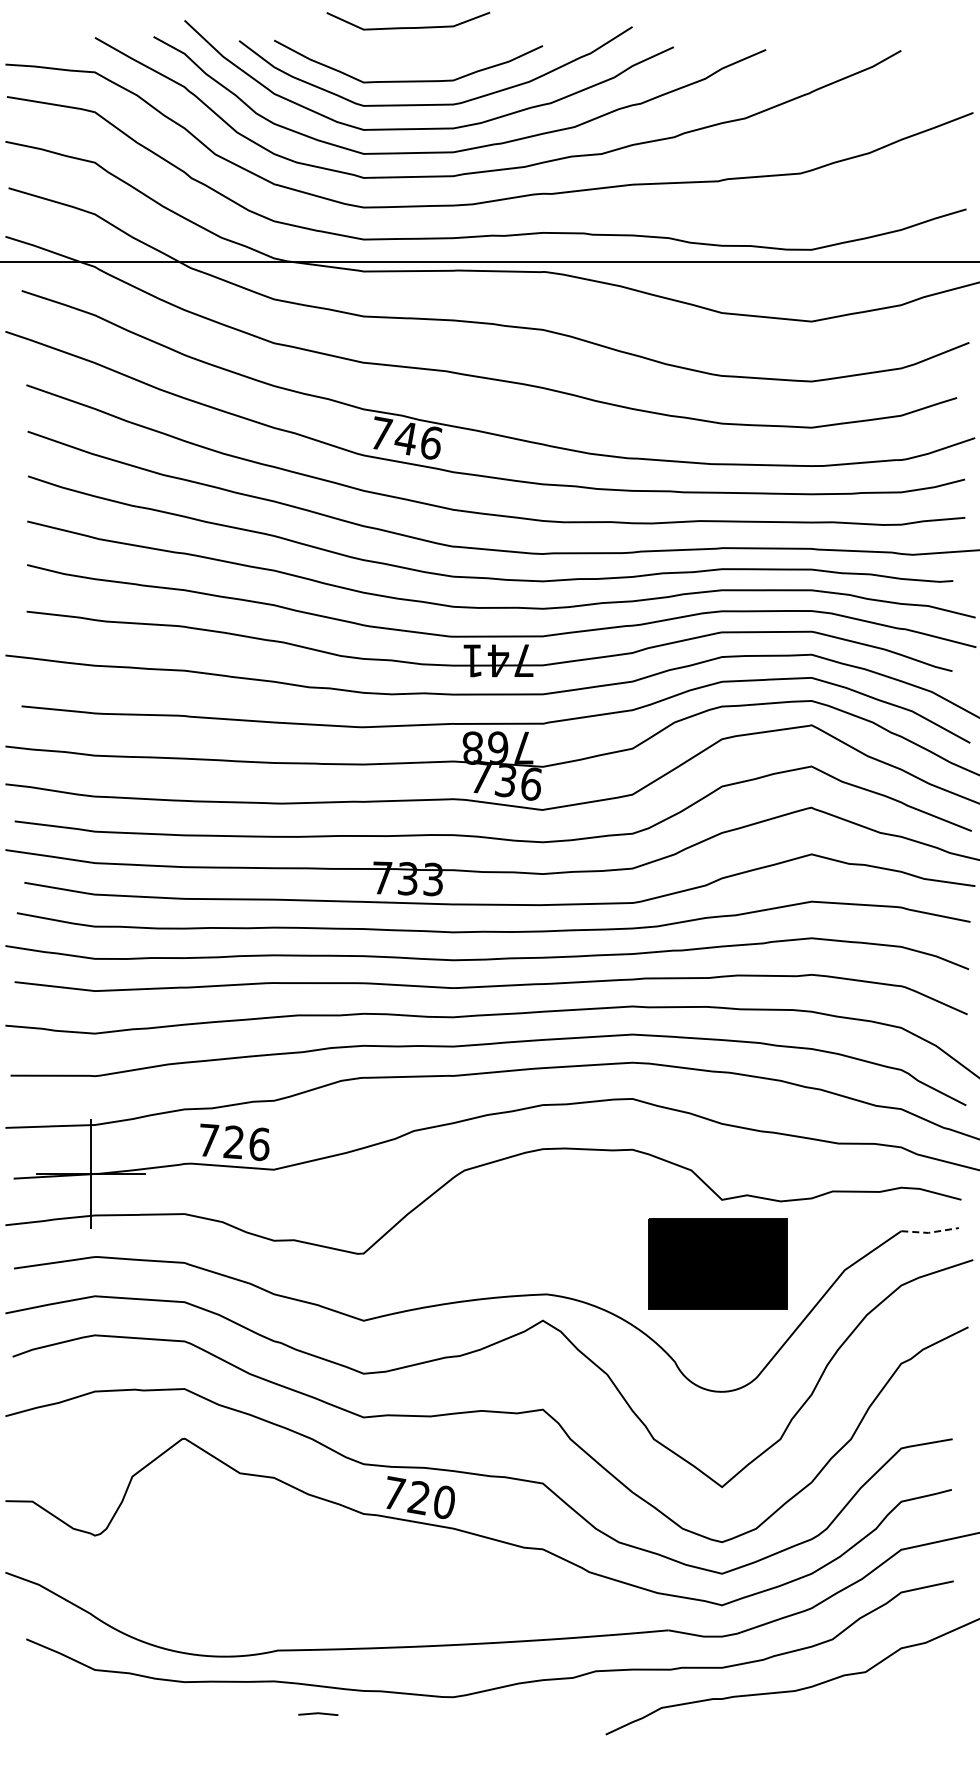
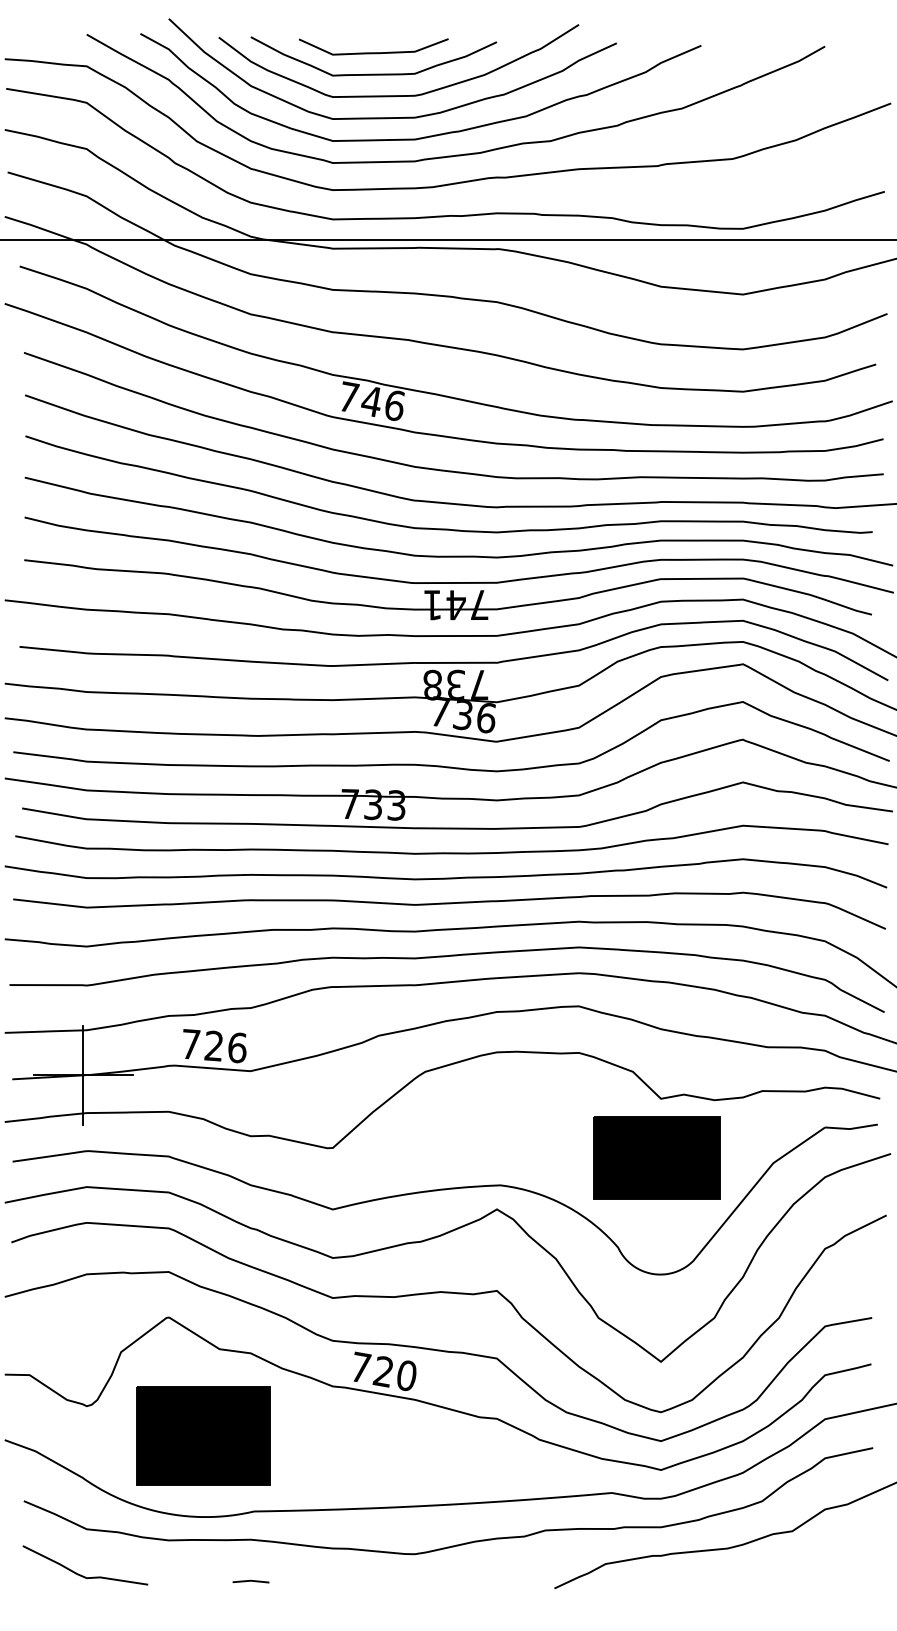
curve: (408, 27) -> (373, 52), moved
text: (498, 747) -> (456, 684), 768 -> 738
line: (929, 1232) -> (850, 1128), dashed -> solid
part: (222, 1567) -> (203, 1435), added
line: (318, 1713) -> (251, 1581), moved
curve: (88, 1719) -> (80, 1574), added

